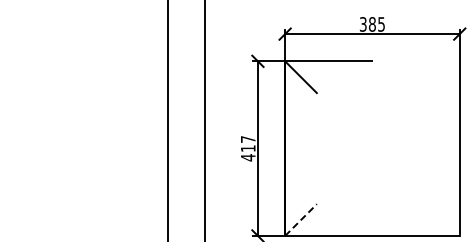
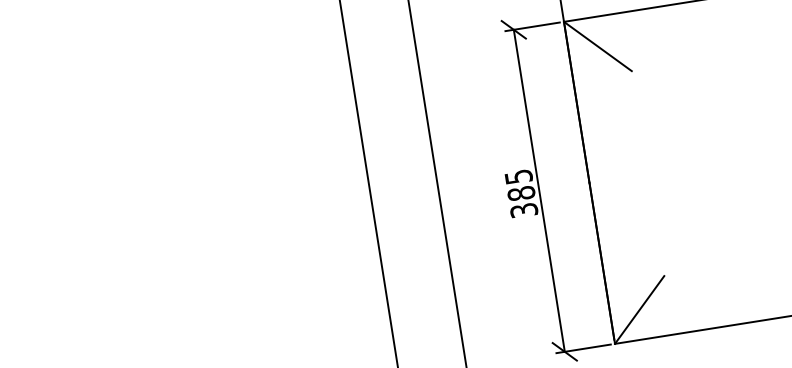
text: (247, 148) -> (520, 193), 417 -> 385
line: (301, 219) -> (640, 308), dashed -> solid

